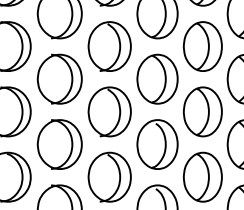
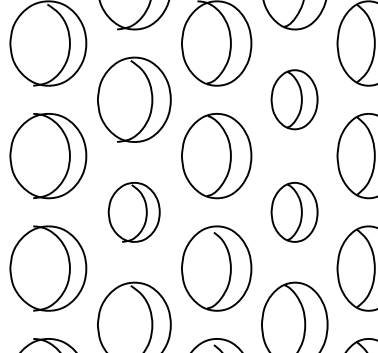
part: (202, 46) -> (294, 99), size x0.7
part: (109, 111) -> (133, 211), size x0.7
part: (202, 111) -> (294, 211), size x0.7

